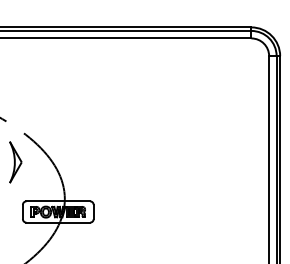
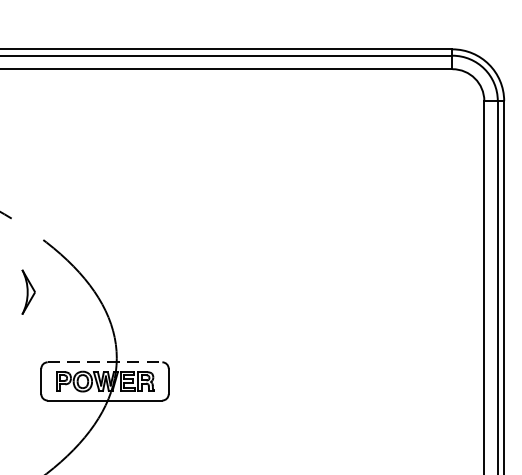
part: (15, 162) -> (28, 292), size x0.6
line: (58, 201) -> (105, 362), solid -> dashed

